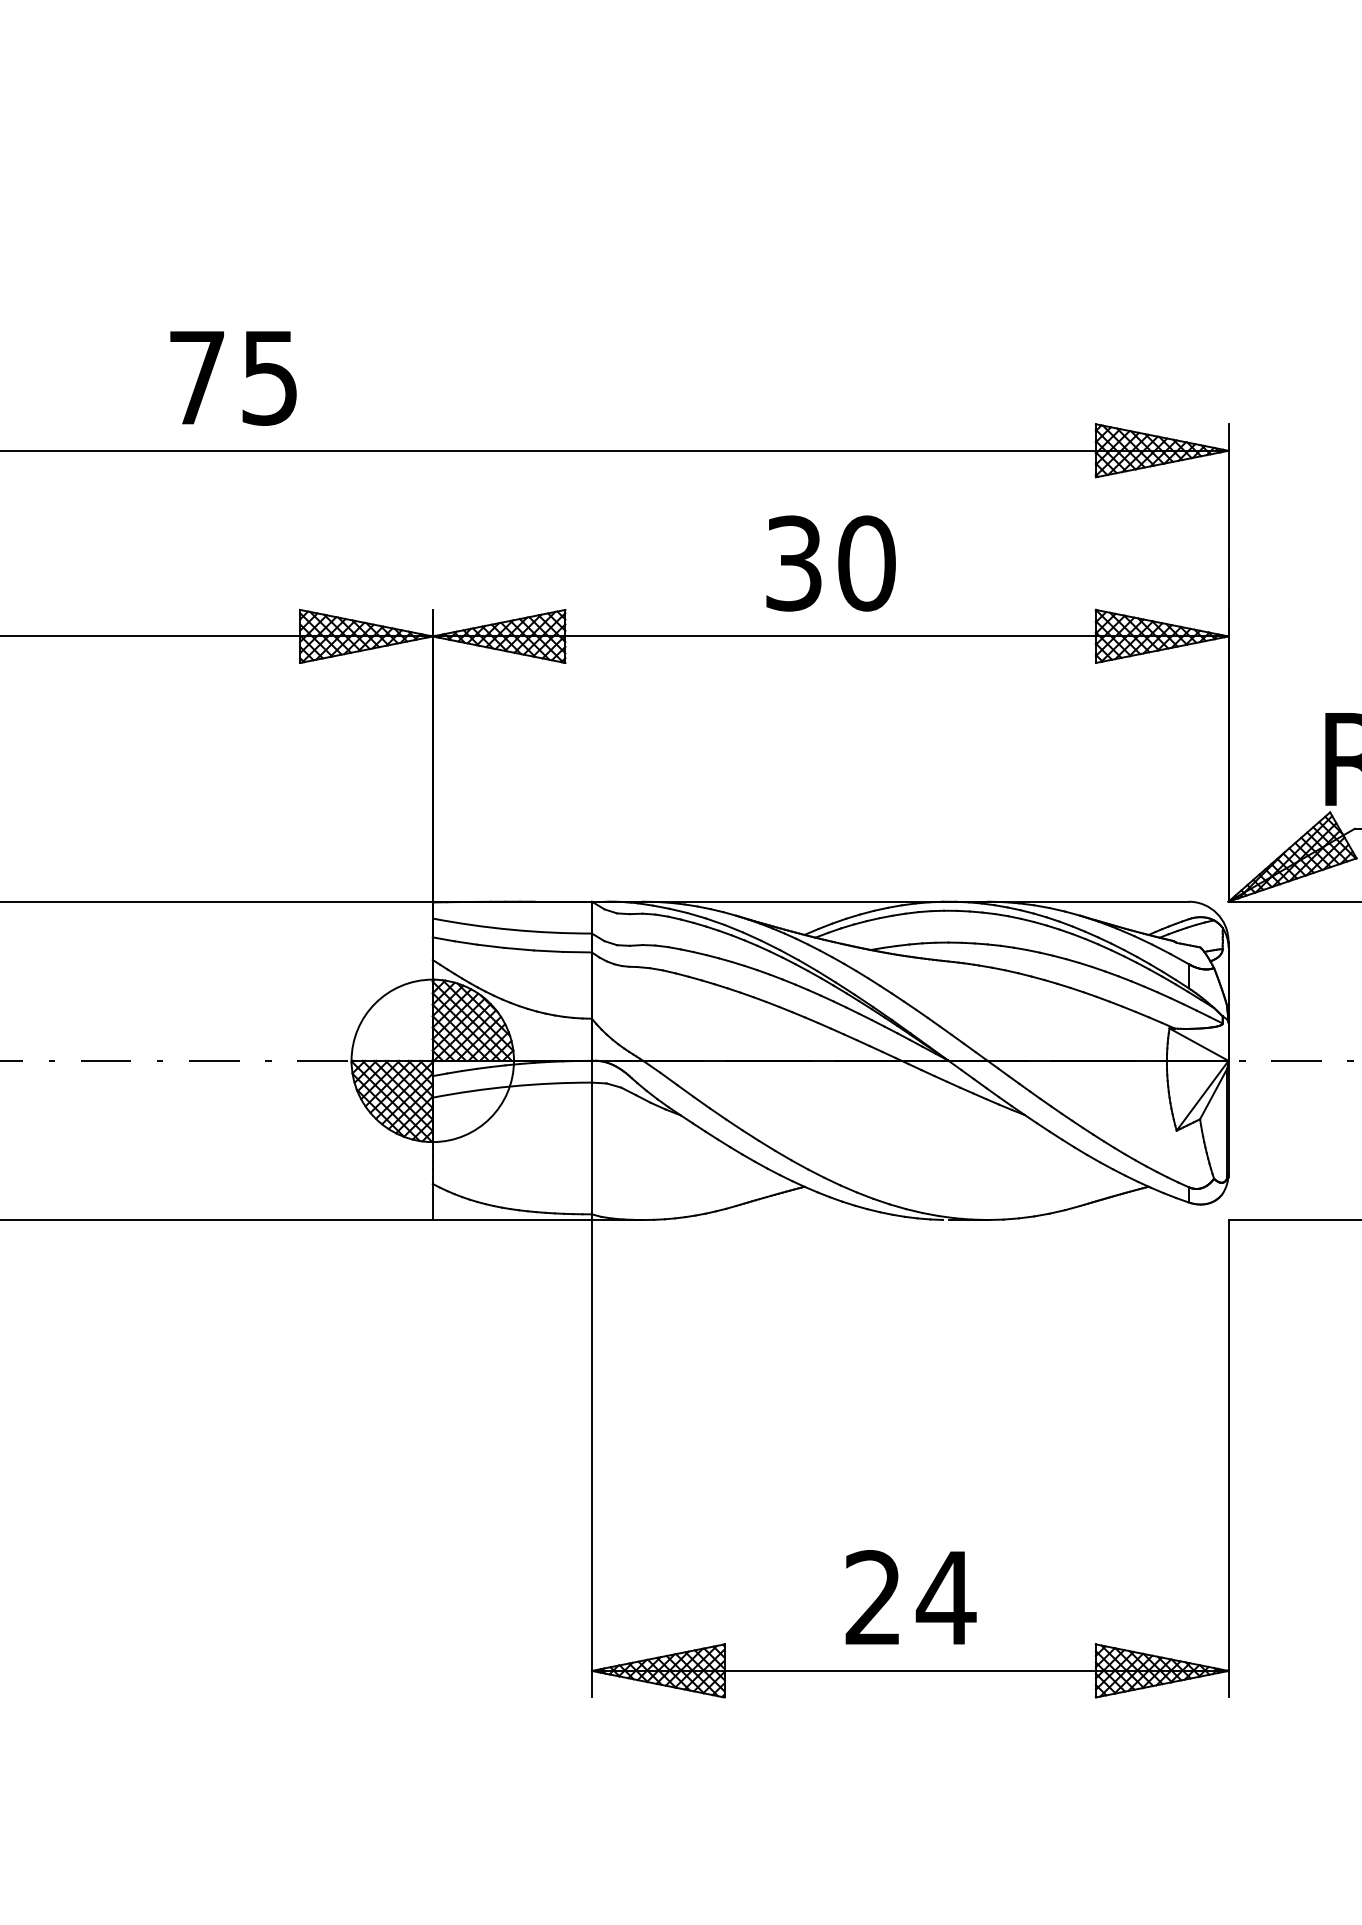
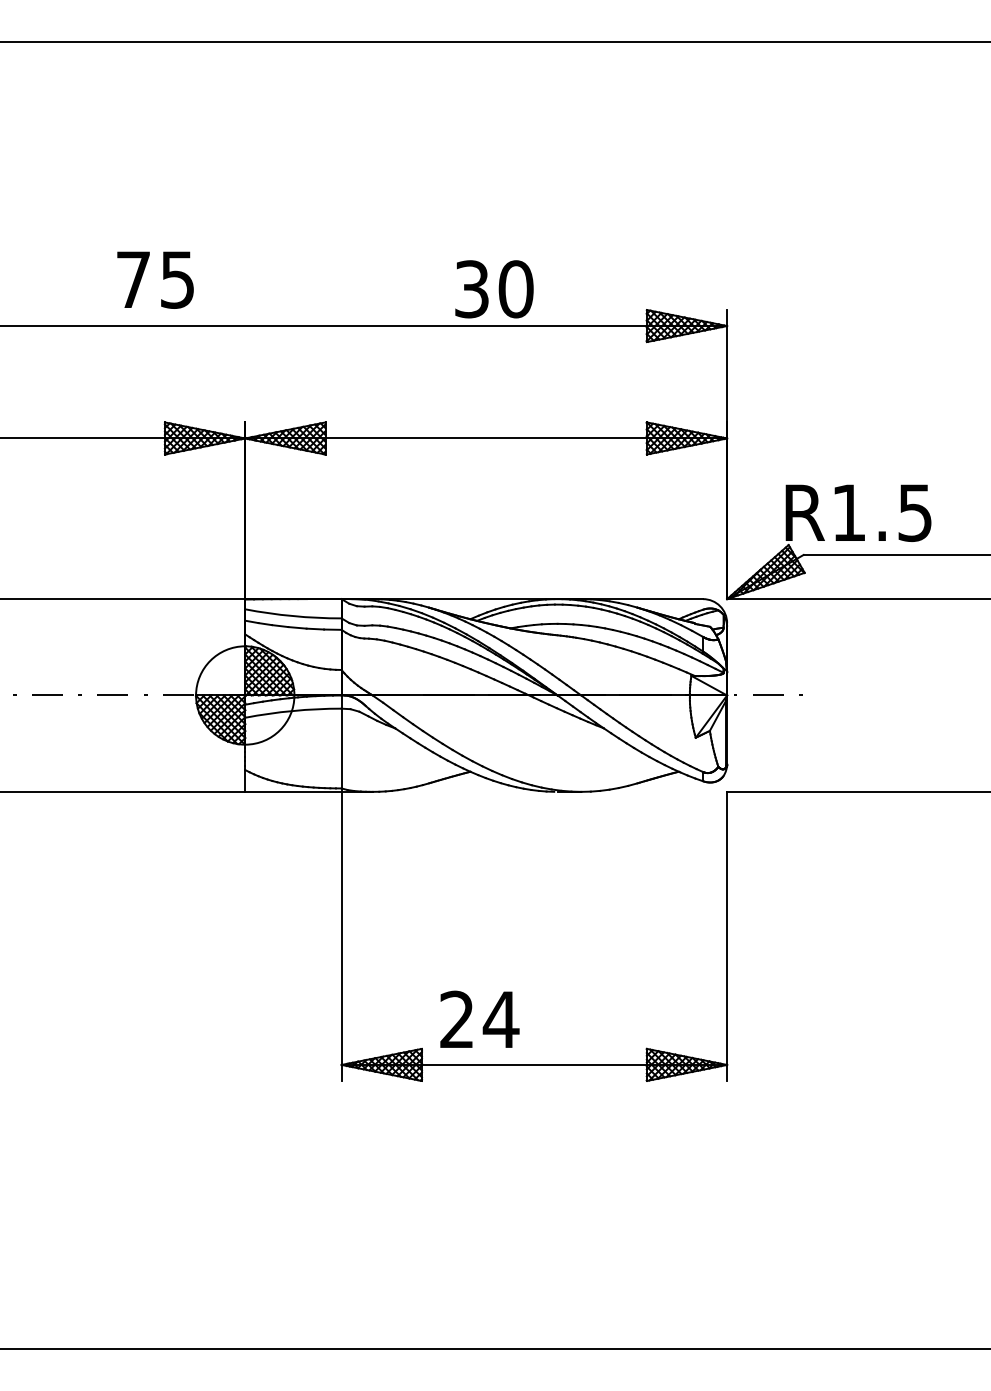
text: (233, 377) -> (155, 279), moved
text: (831, 563) -> (494, 289), moved
text: (910, 1595) -> (479, 1018), moved

